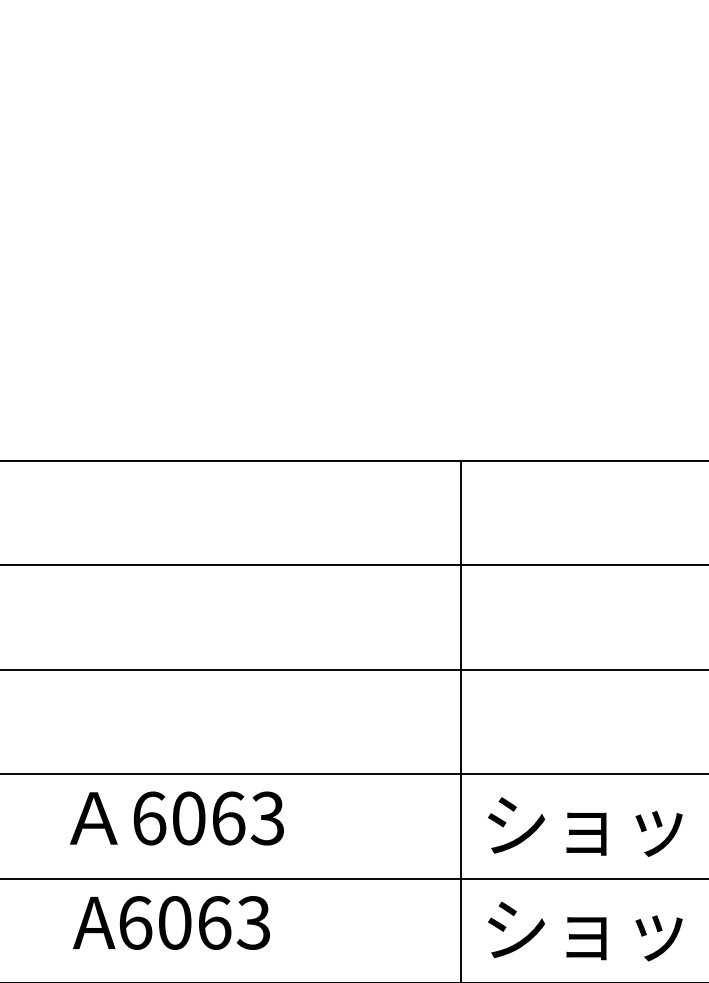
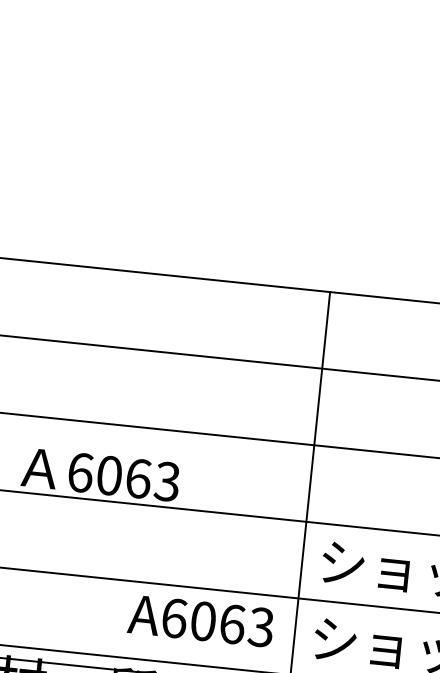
text: (176, 818) -> (100, 474), moved
text: (171, 922) -> (200, 620), moved

